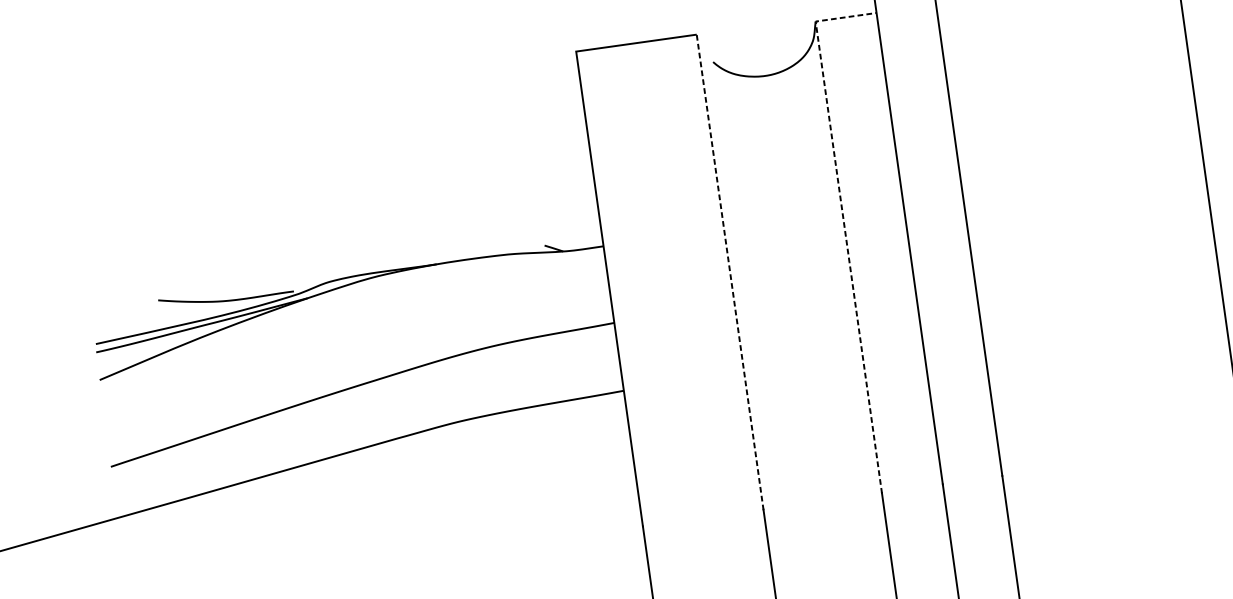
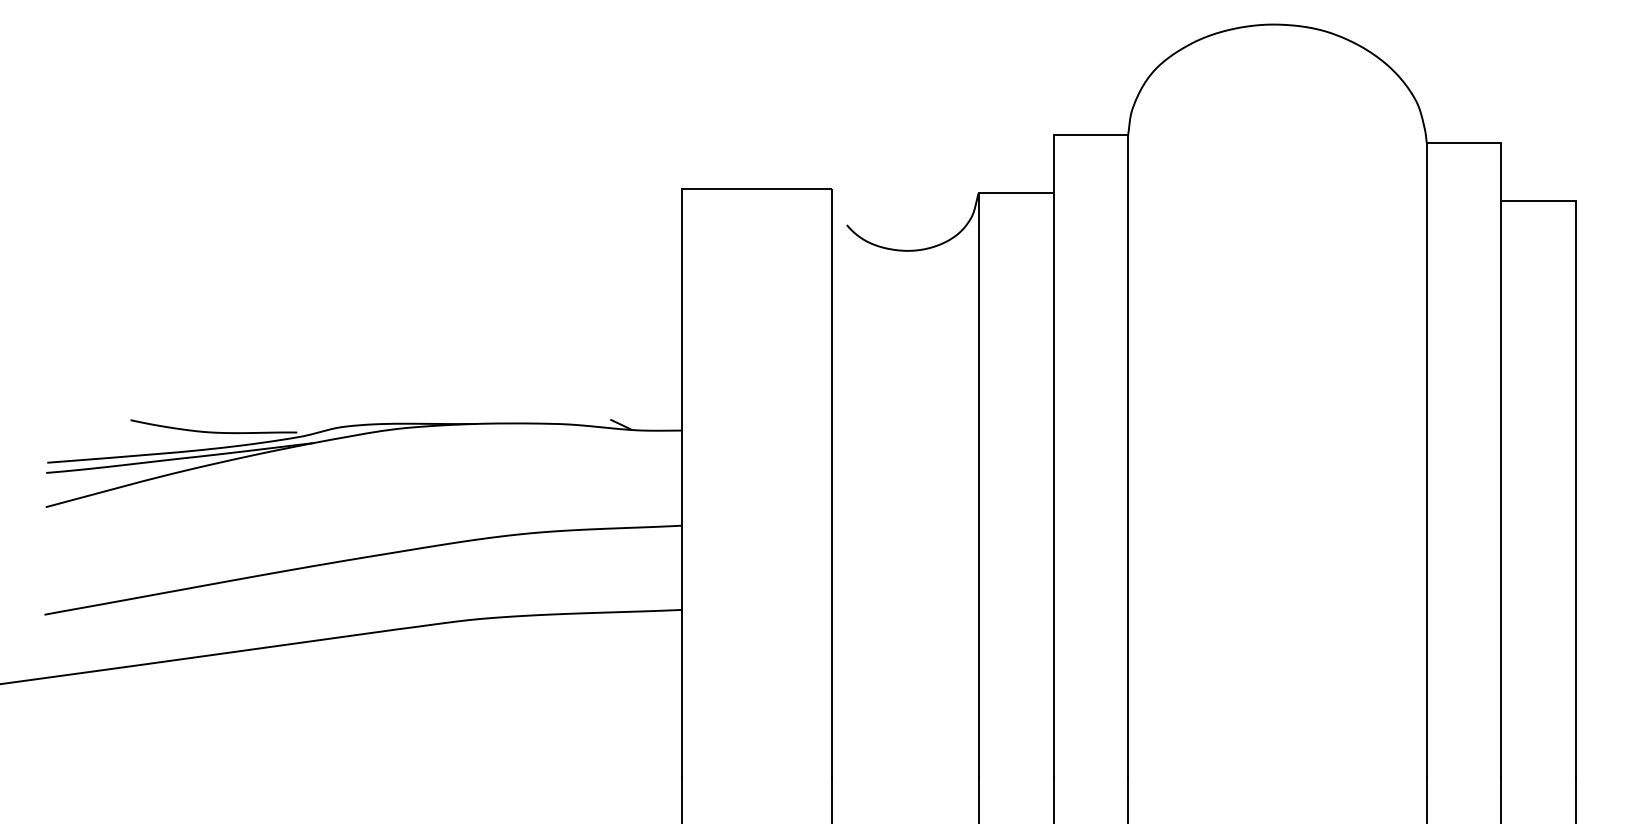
line: (844, 225) -> (978, 446), dashed -> solid
line: (730, 272) -> (831, 483), dashed -> solid

